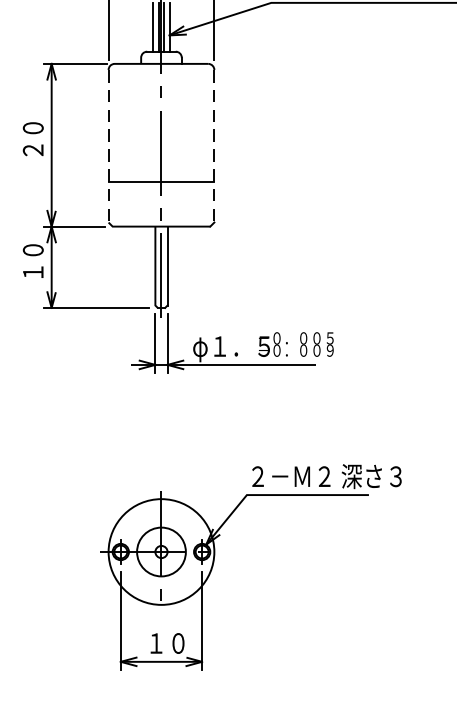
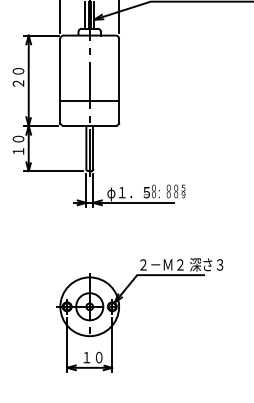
line: (108, 146) -> (60, 81), dashed -> solid
line: (215, 146) -> (119, 81), dashed -> solid

